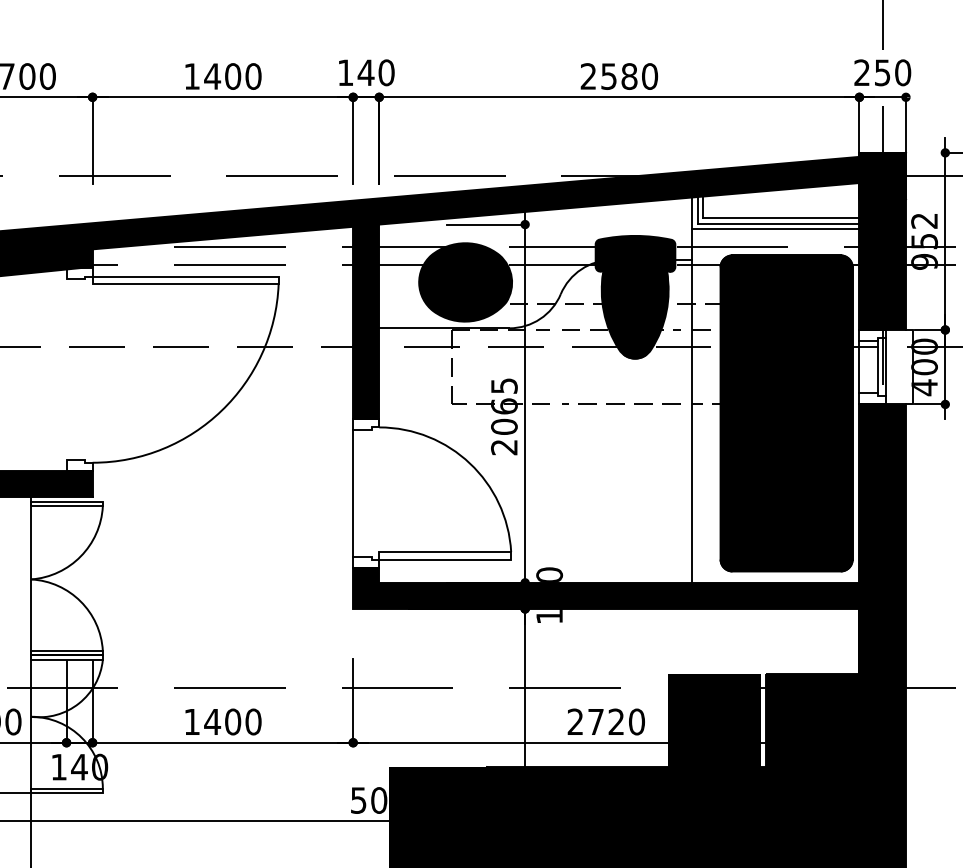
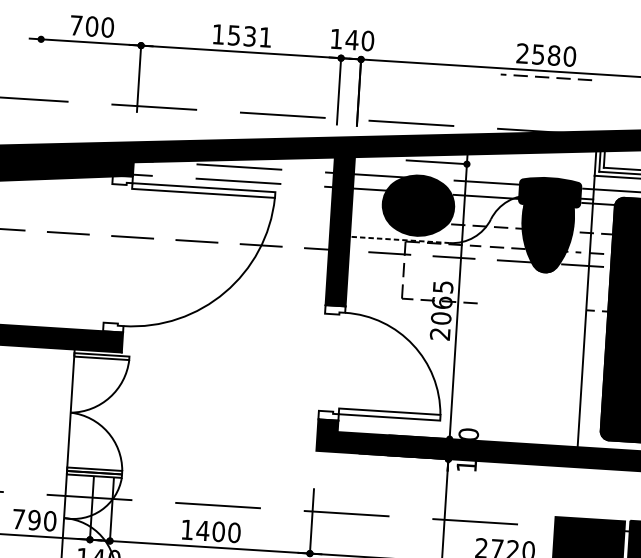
text: (232, 76) -> (249, 36), 1400 -> 1531
line: (443, 328) -> (399, 240), solid -> dashed
line: (621, 403) -> (546, 76), moved
line: (353, 493) -> (322, 362), removed

